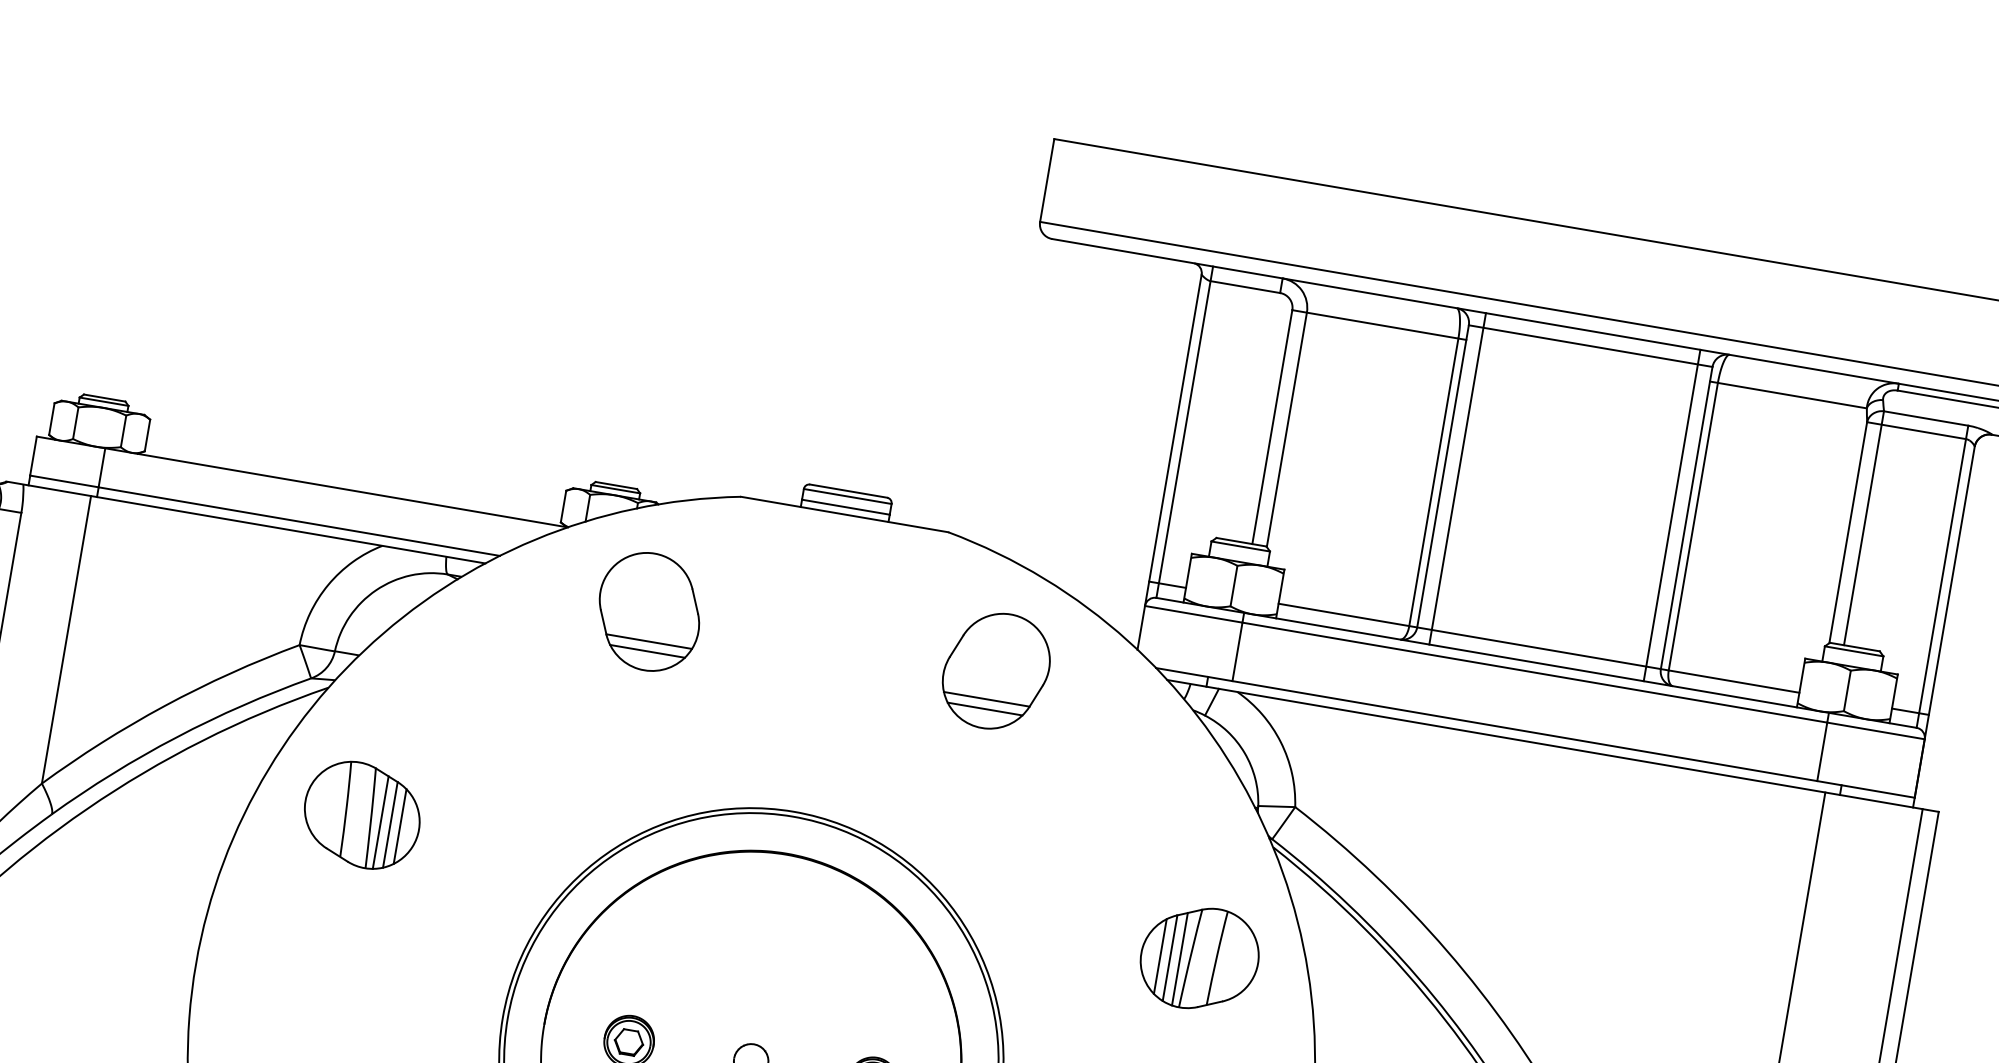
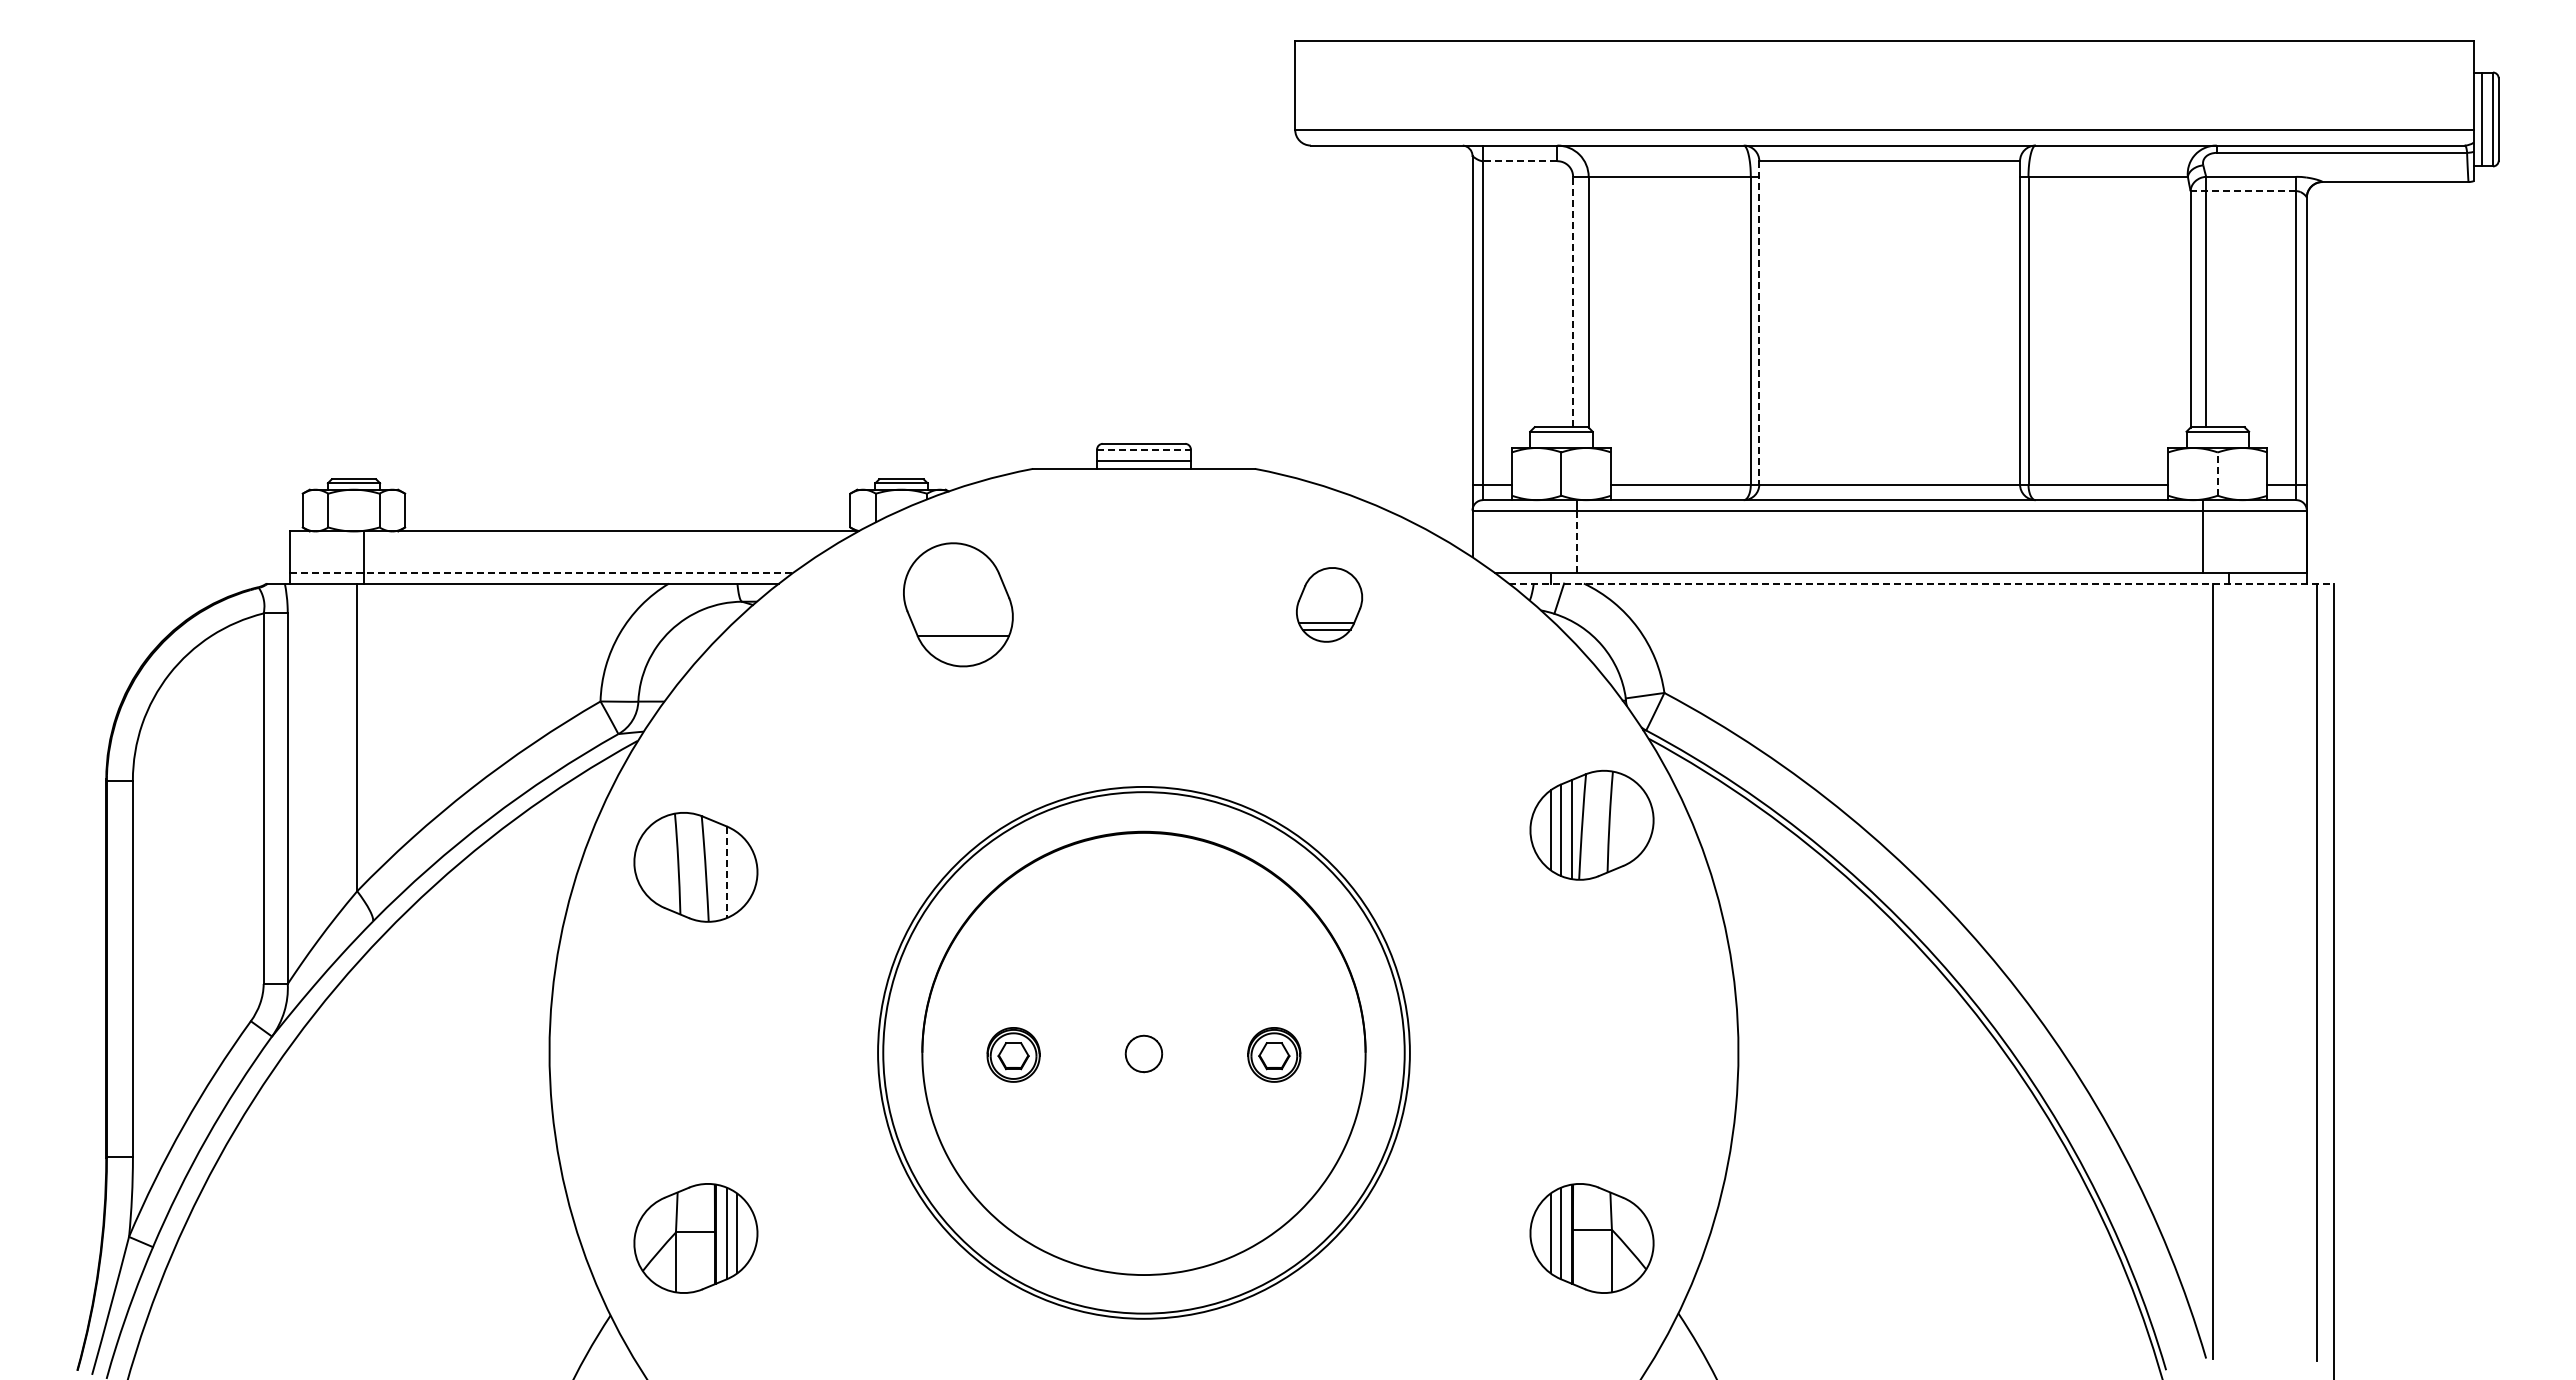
line: (1244, 287) -> (1519, 161), solid -> dashed
line: (1272, 426) -> (1573, 301), solid -> dashed
line: (1916, 430) -> (2243, 191), solid -> dashed
line: (1443, 476) -> (1759, 322), solid -> dashed
line: (1457, 478) -> (1774, 322), removed
line: (848, 496) -> (1144, 449), solid -> dashed
line: (1672, 515) -> (2004, 322), removed
line: (265, 516) -> (542, 573), solid -> dashed
line: (647, 651) -> (963, 646), removed
line: (1237, 652) -> (1576, 542), solid -> dashed
part: (996, 670) -> (1329, 604), size x0.6
line: (1847, 691) -> (2217, 474), solid -> dashed
line: (1552, 745) -> (1921, 583), solid -> dashed
line: (380, 822) -> (716, 871), removed
line: (390, 825) -> (726, 872), solid -> dashed
line: (400, 826) -> (737, 872), removed
part: (1199, 957) -> (1591, 824), moved

